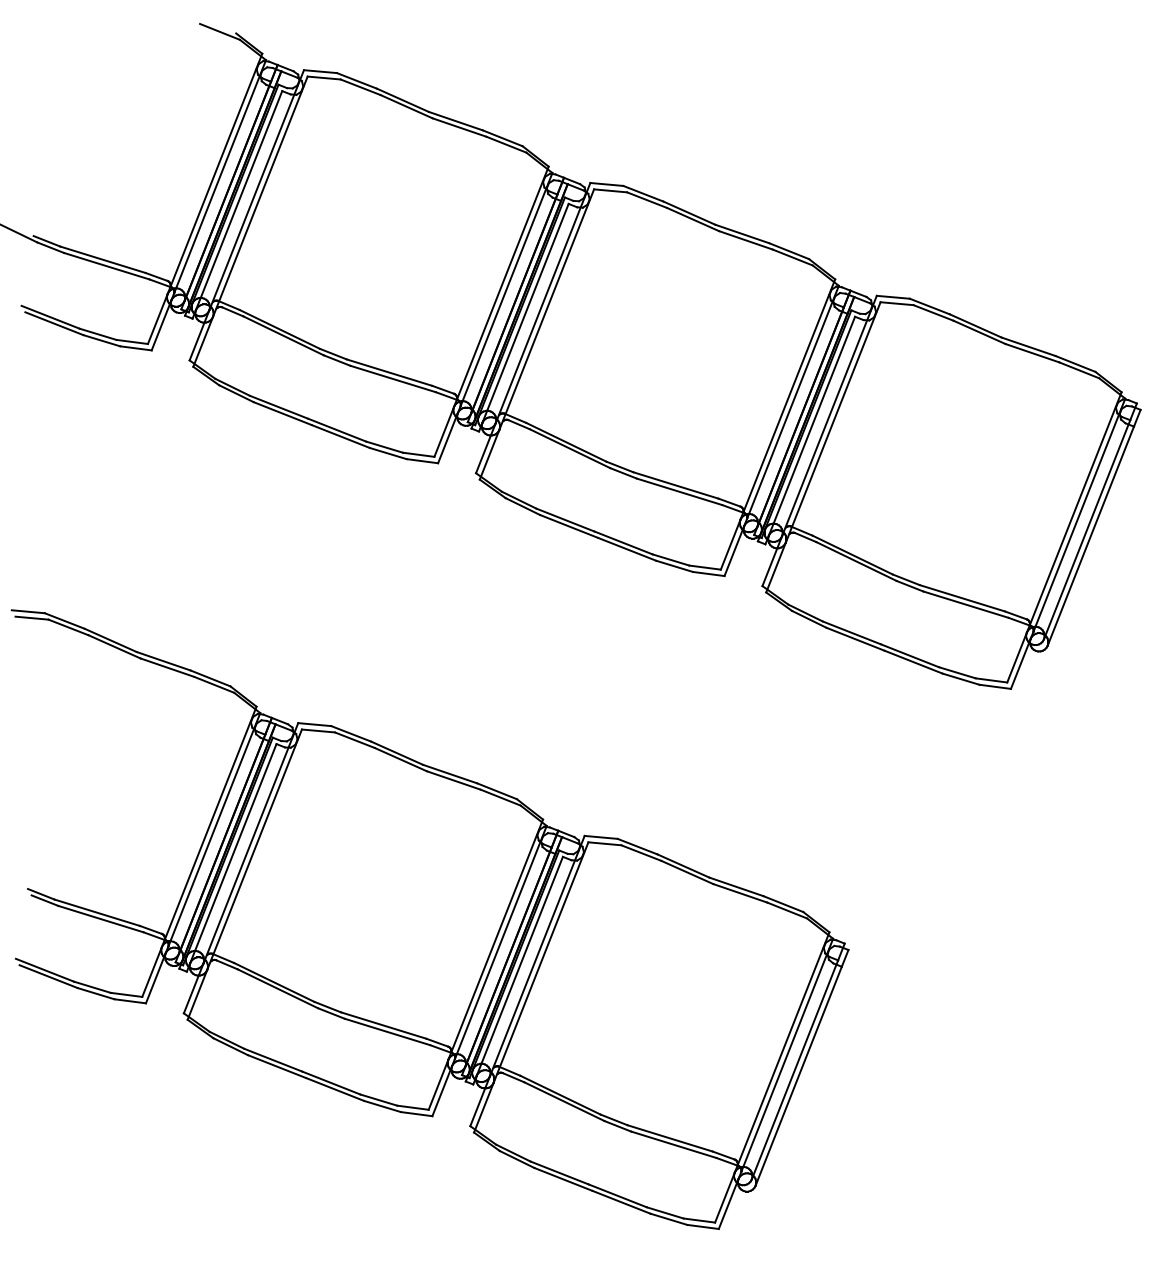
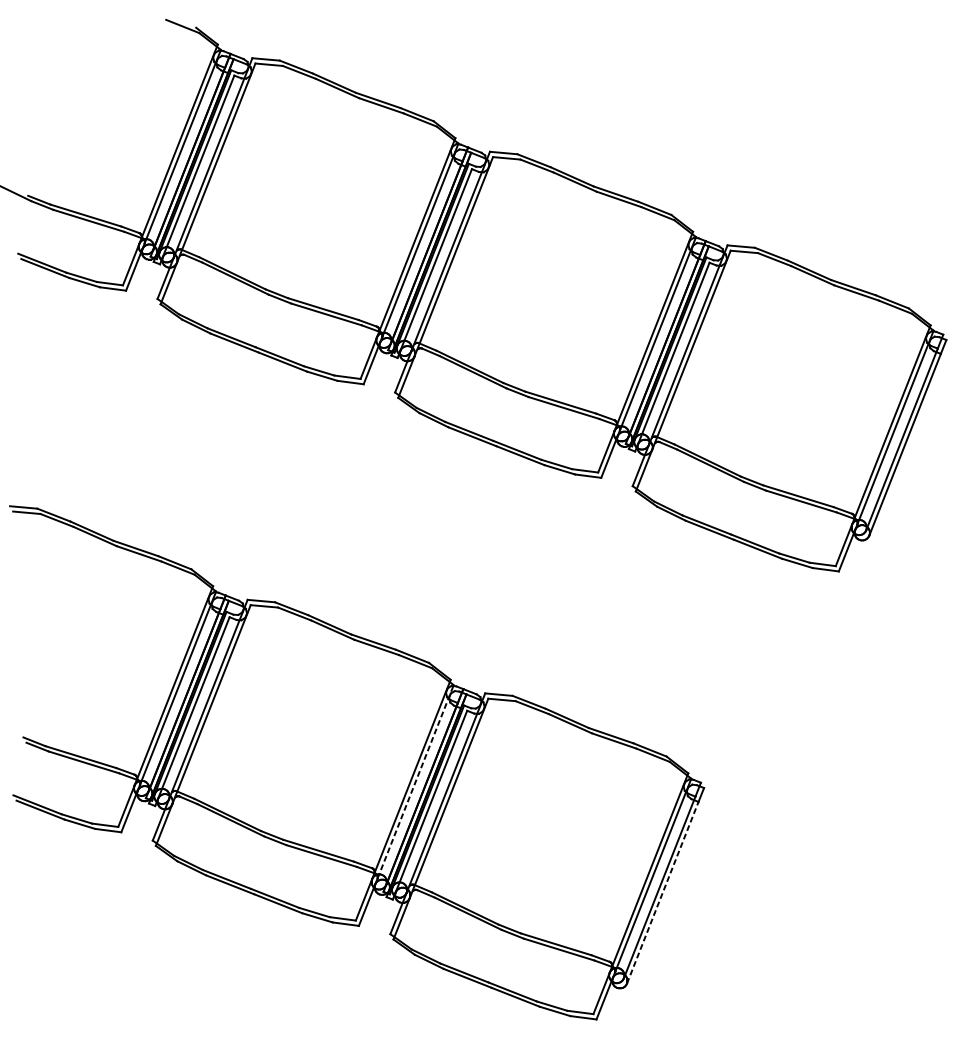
line: (501, 942) -> (416, 781), solid -> dashed
line: (798, 1076) -> (662, 892), solid -> dashed

